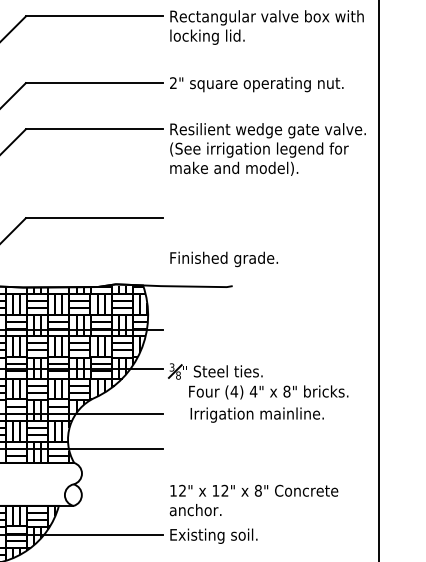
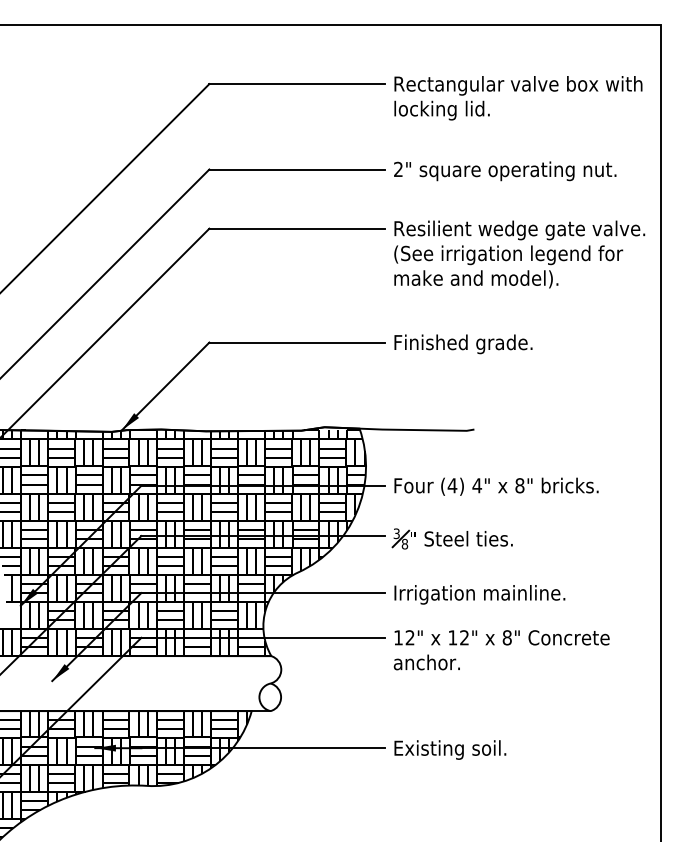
text: (224, 259) -> (463, 344), moved
text: (268, 392) -> (496, 486), moved
text: (256, 414) -> (479, 594), moved
text: (253, 500) -> (501, 650), moved

